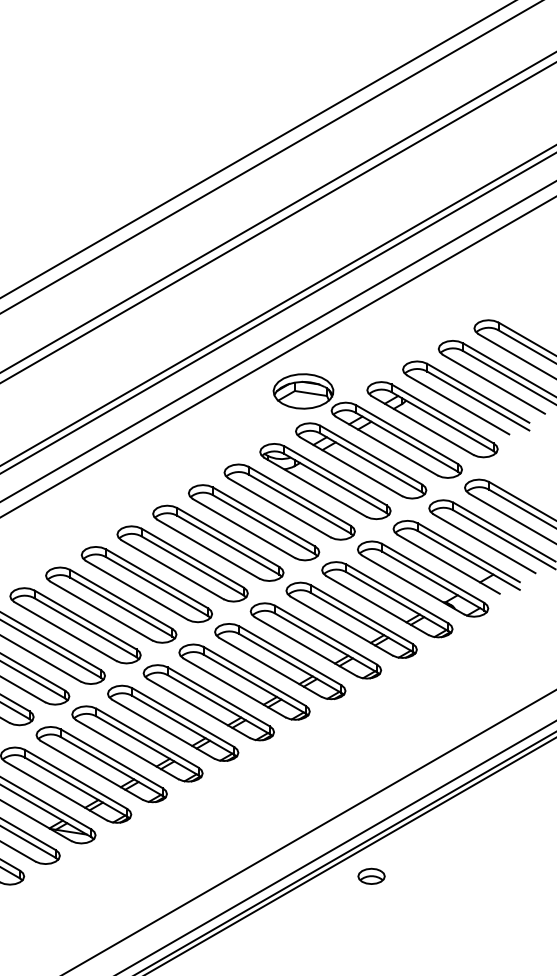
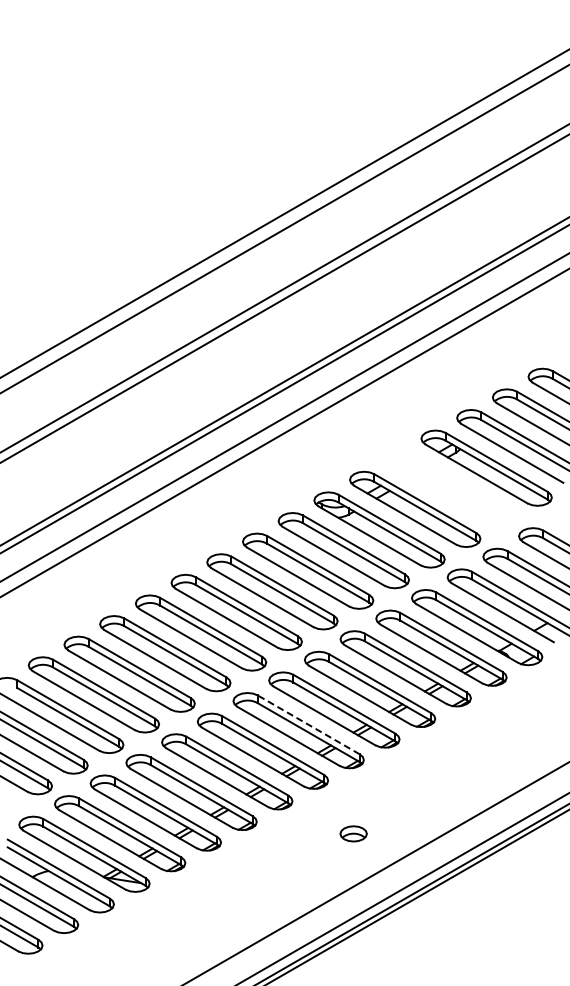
part: (367, 426) -> (421, 474), removed
line: (254, 676) -> (308, 724), solid -> dashed
part: (371, 876) -> (353, 833), moved

